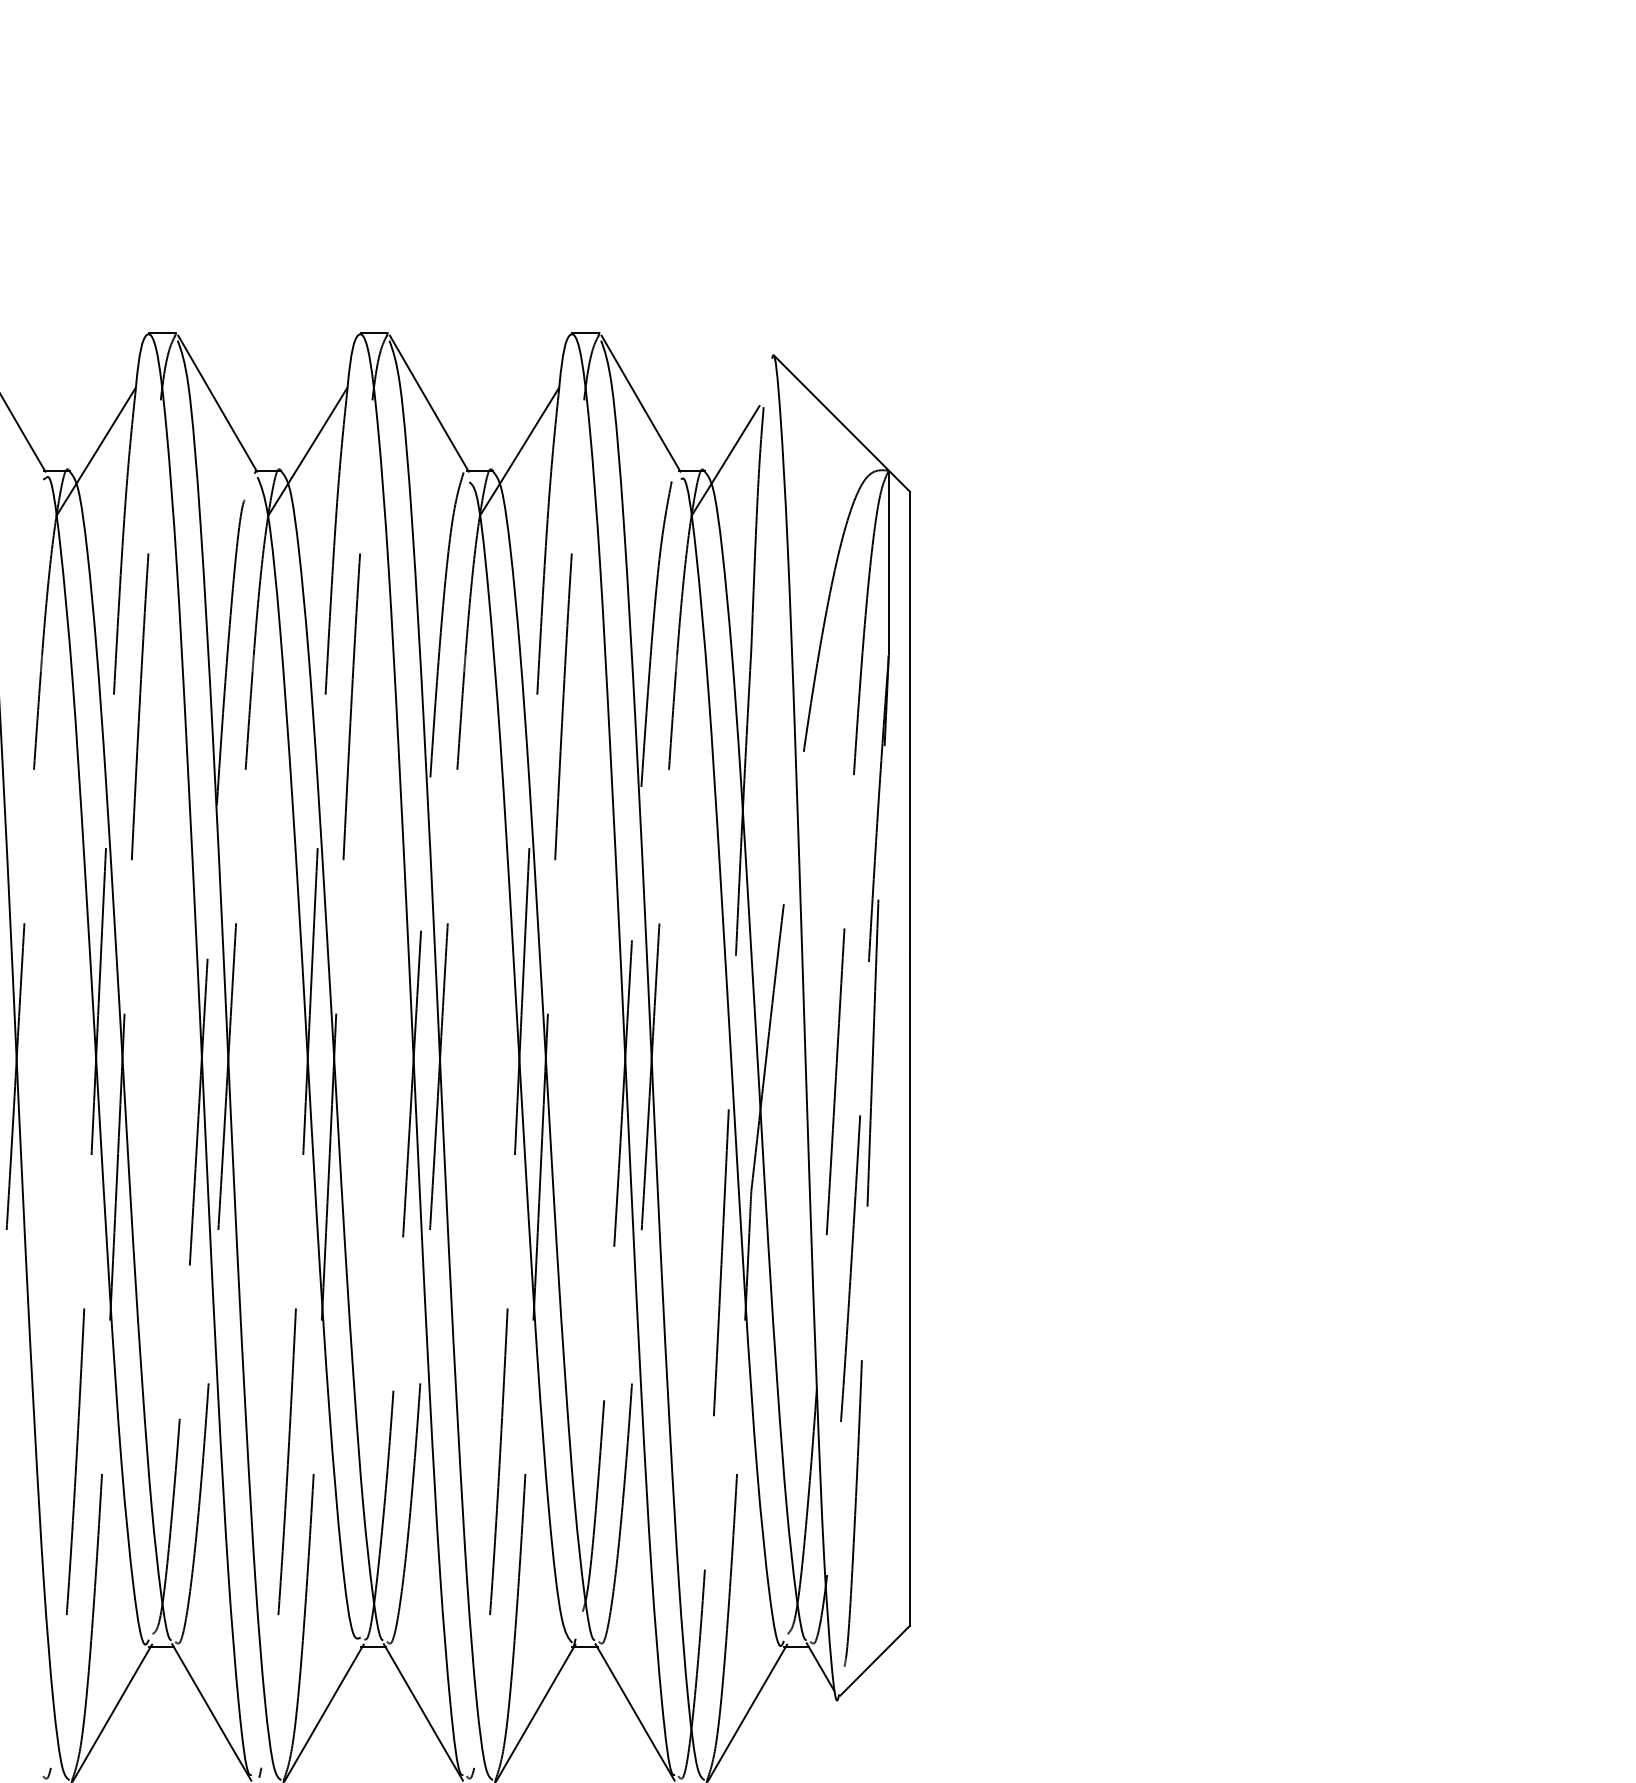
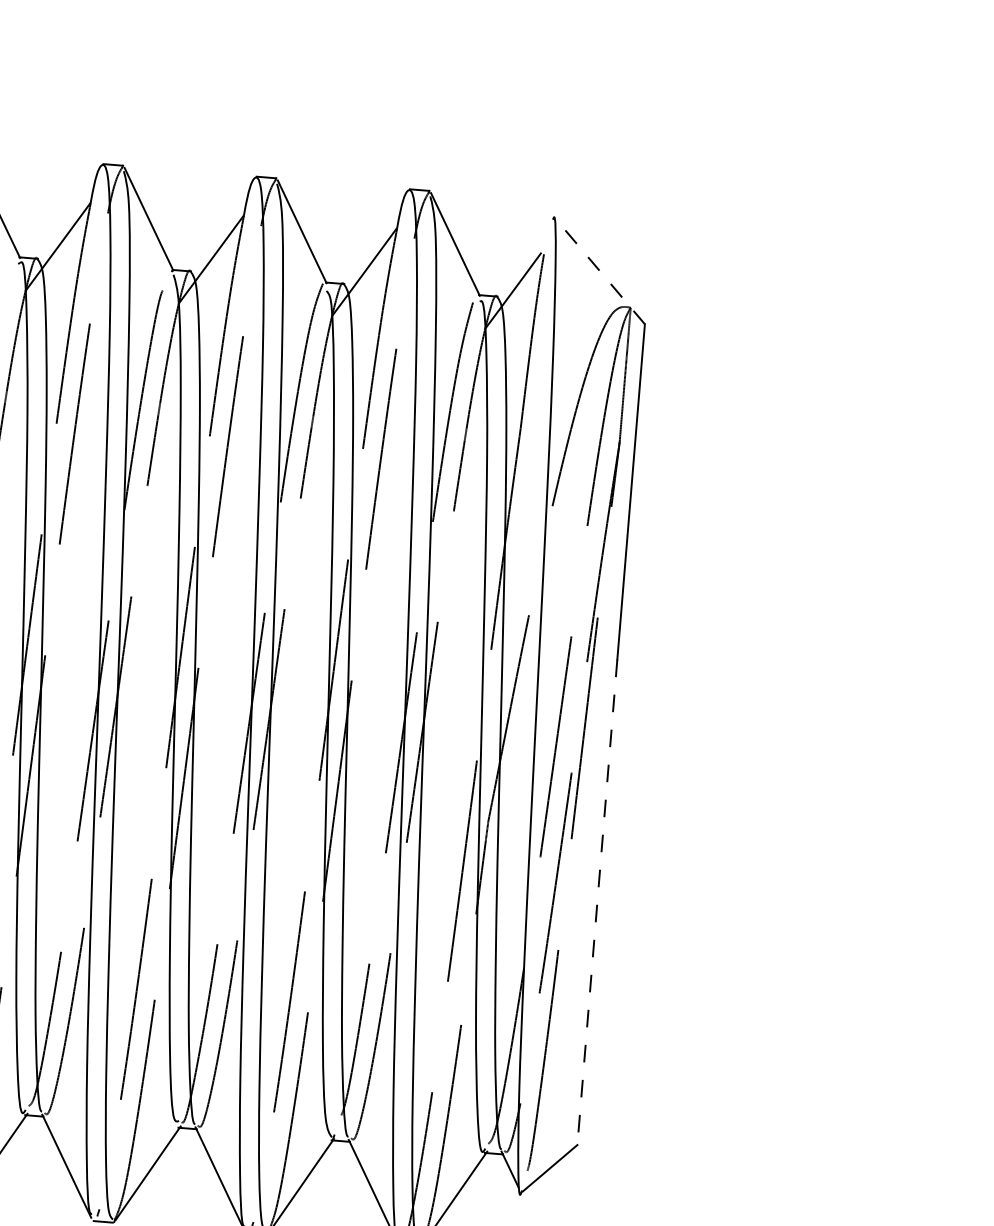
line: (842, 423) -> (600, 270), solid -> dashed
line: (910, 1290) -> (597, 902), solid -> dashed

